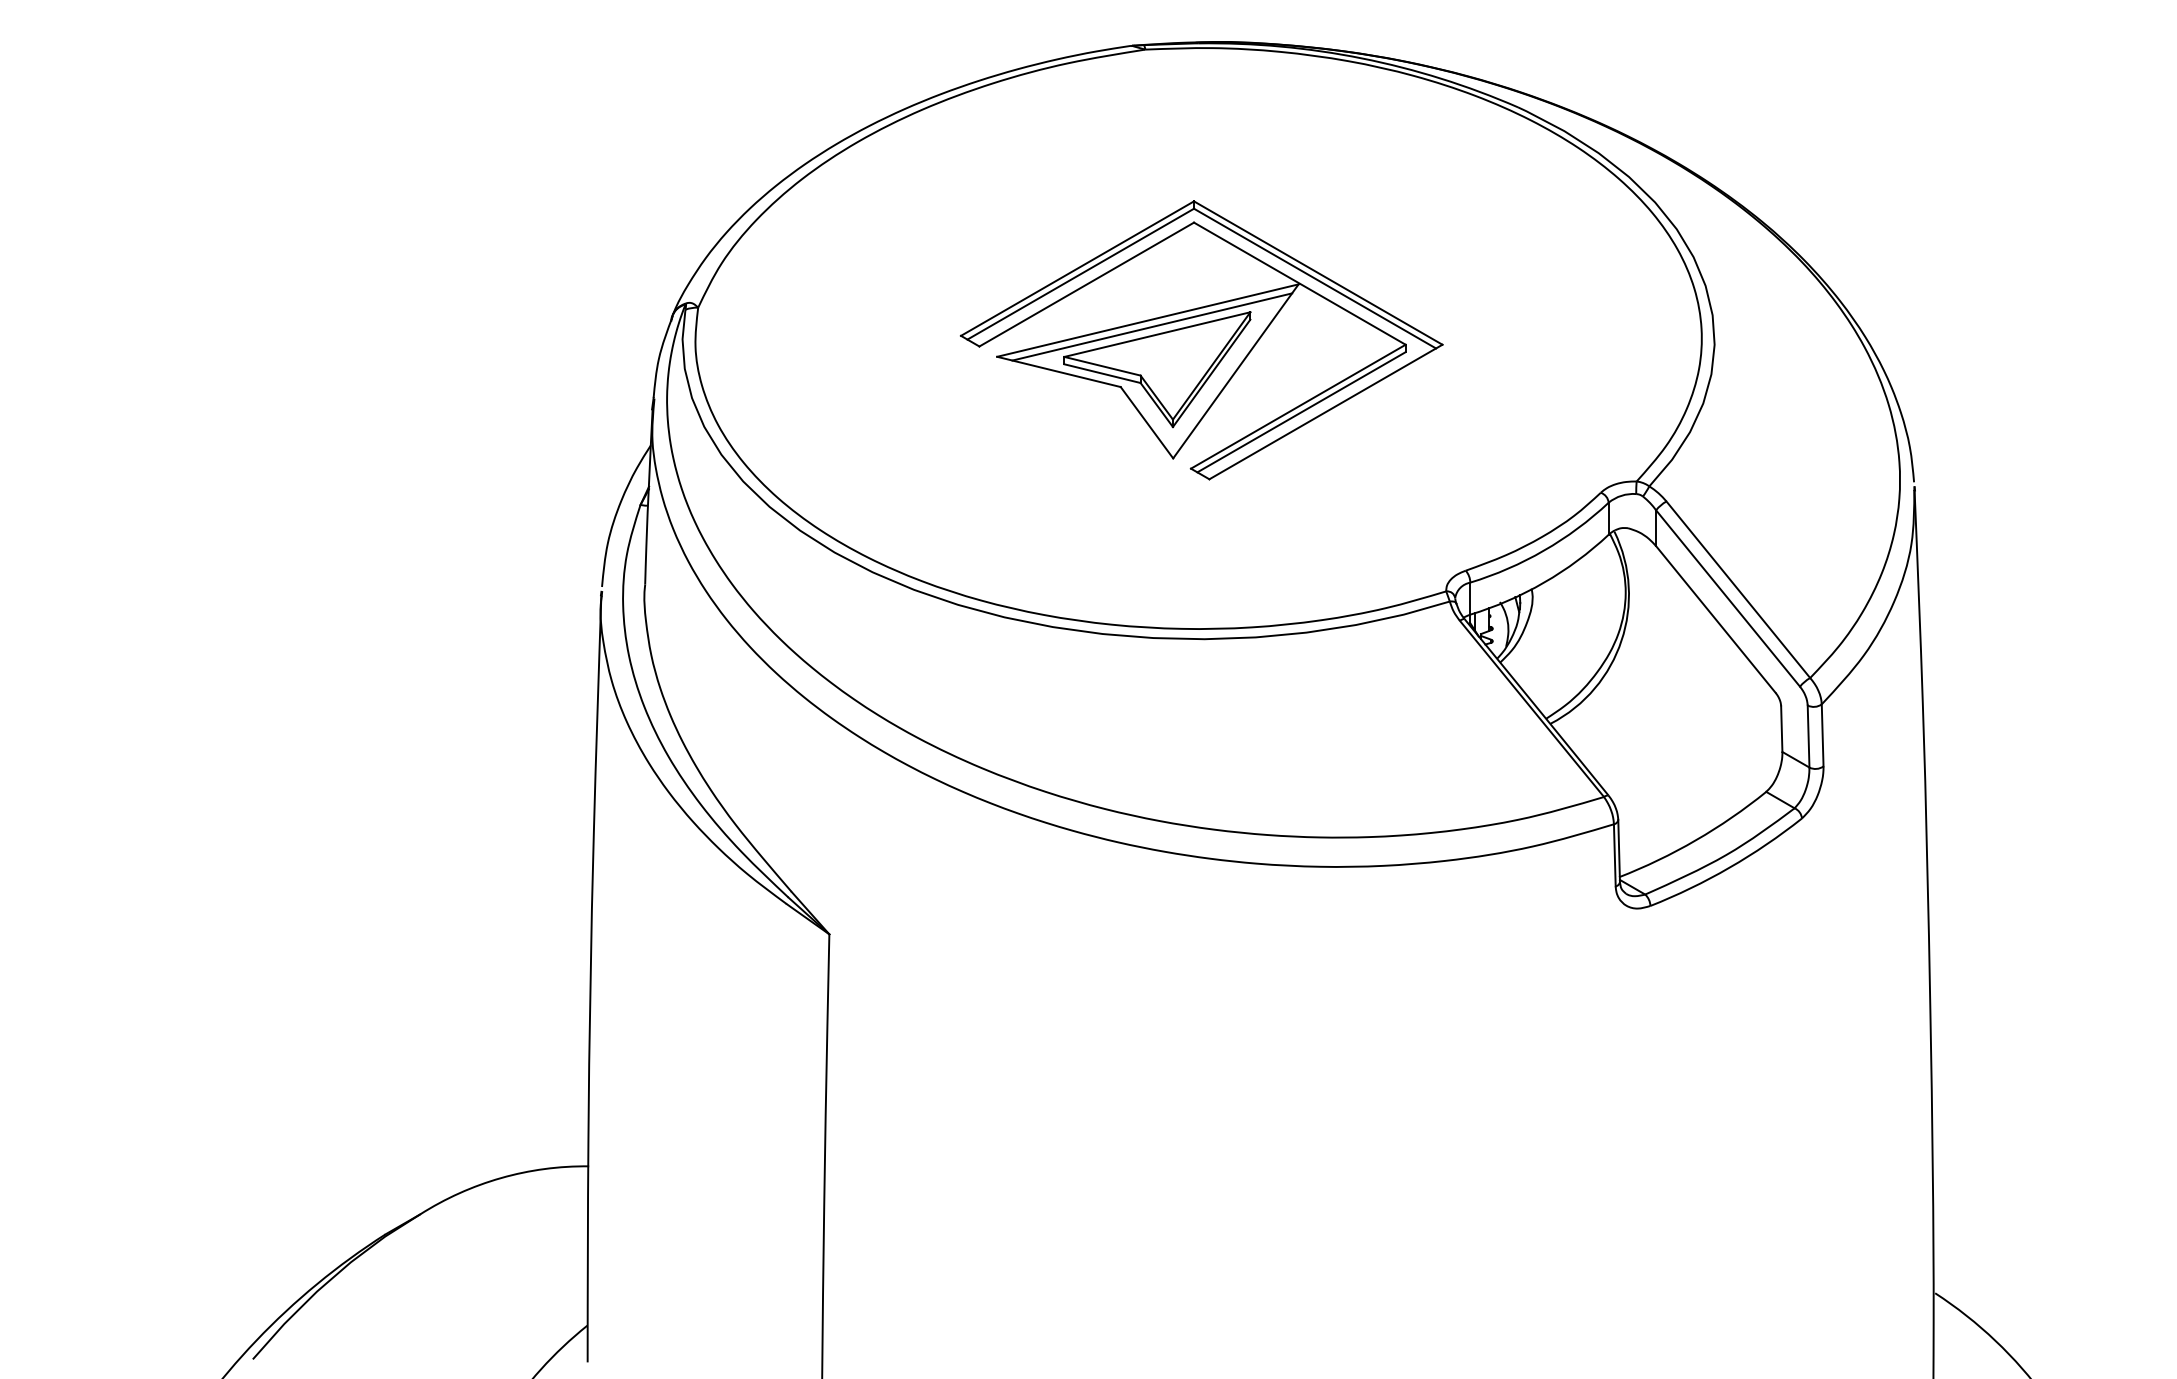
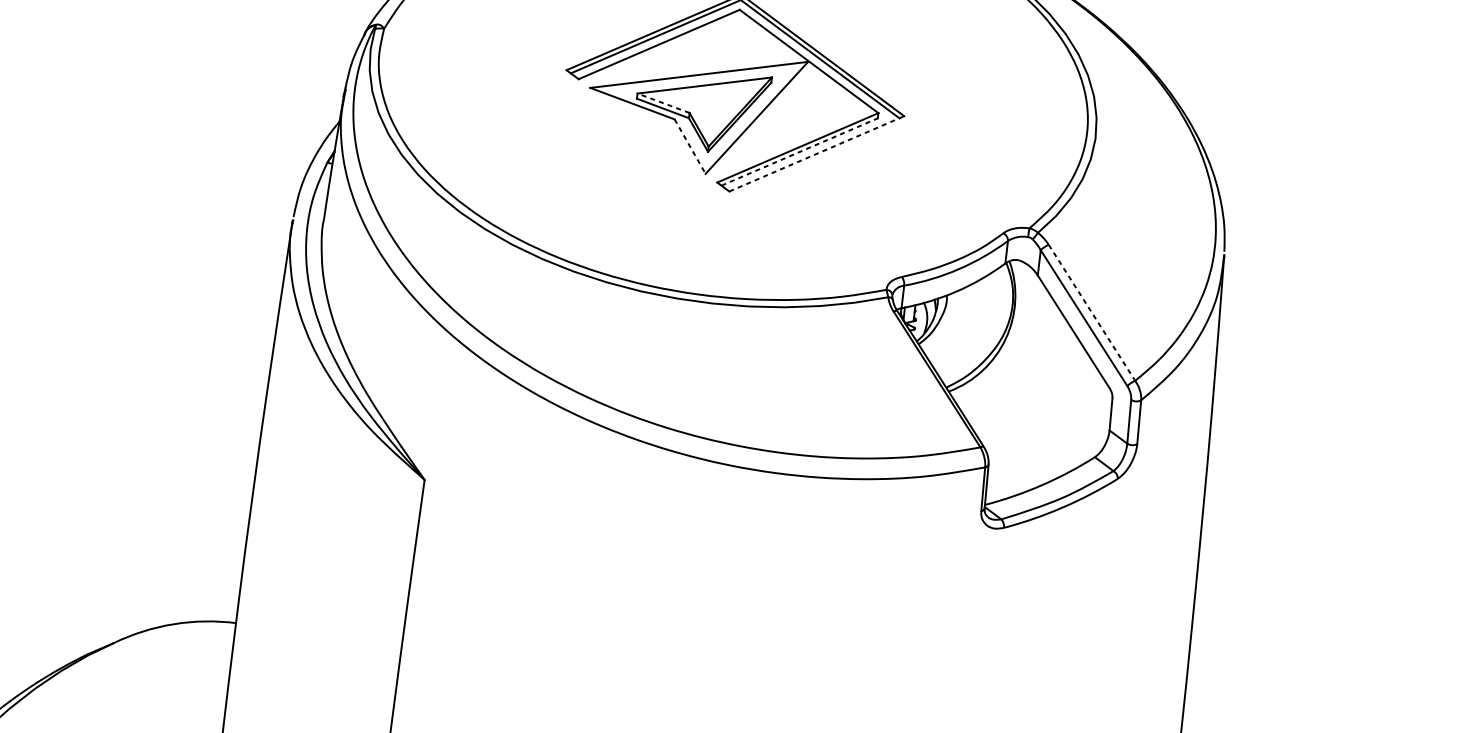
line: (1152, 326) -> (701, 79), removed
line: (1102, 366) -> (663, 103), solid -> dashed
line: (1301, 412) -> (799, 152), solid -> dashed
line: (1325, 412) -> (816, 154), solid -> dashed
line: (1147, 423) -> (690, 147), solid -> dashed
line: (1738, 589) -> (1092, 312), solid -> dashed

